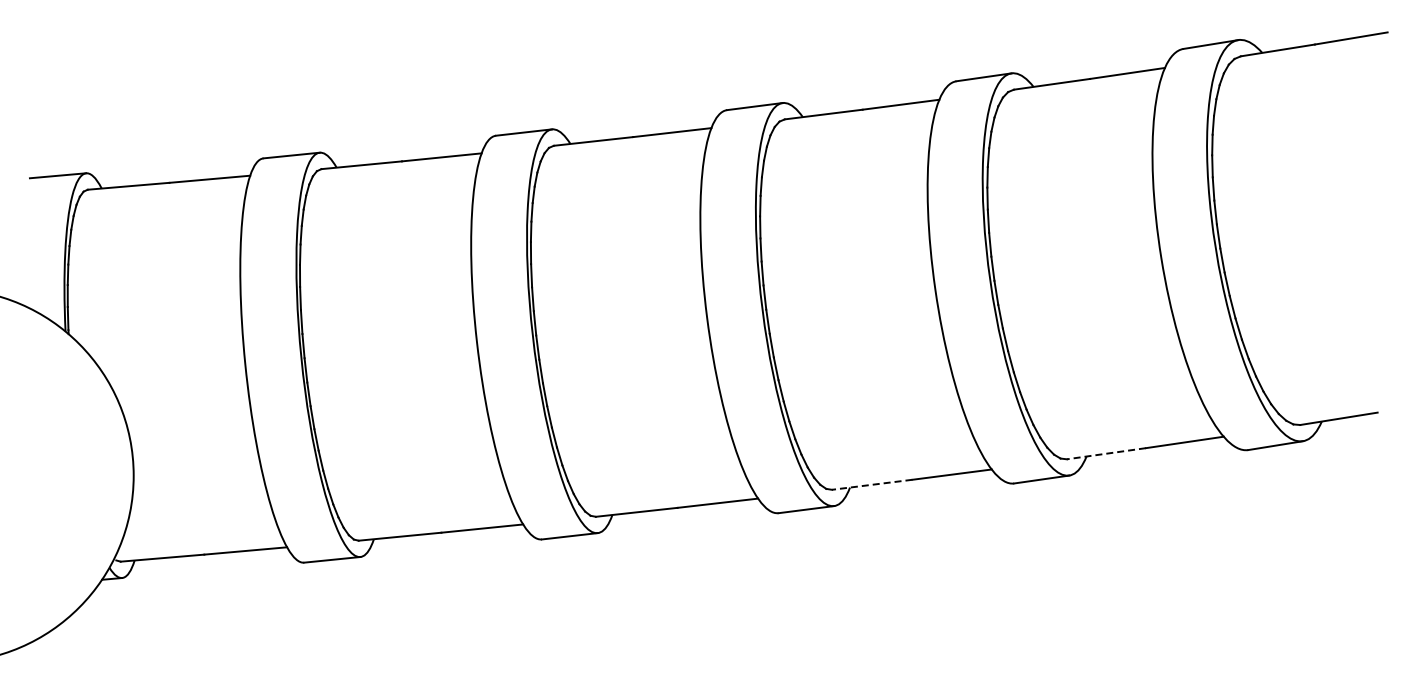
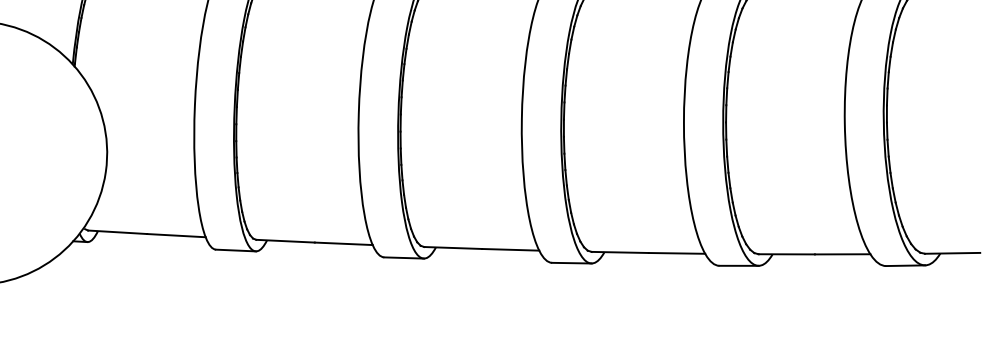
line: (1106, 453) -> (786, 254), dashed -> solid
line: (872, 484) -> (620, 252), dashed -> solid

